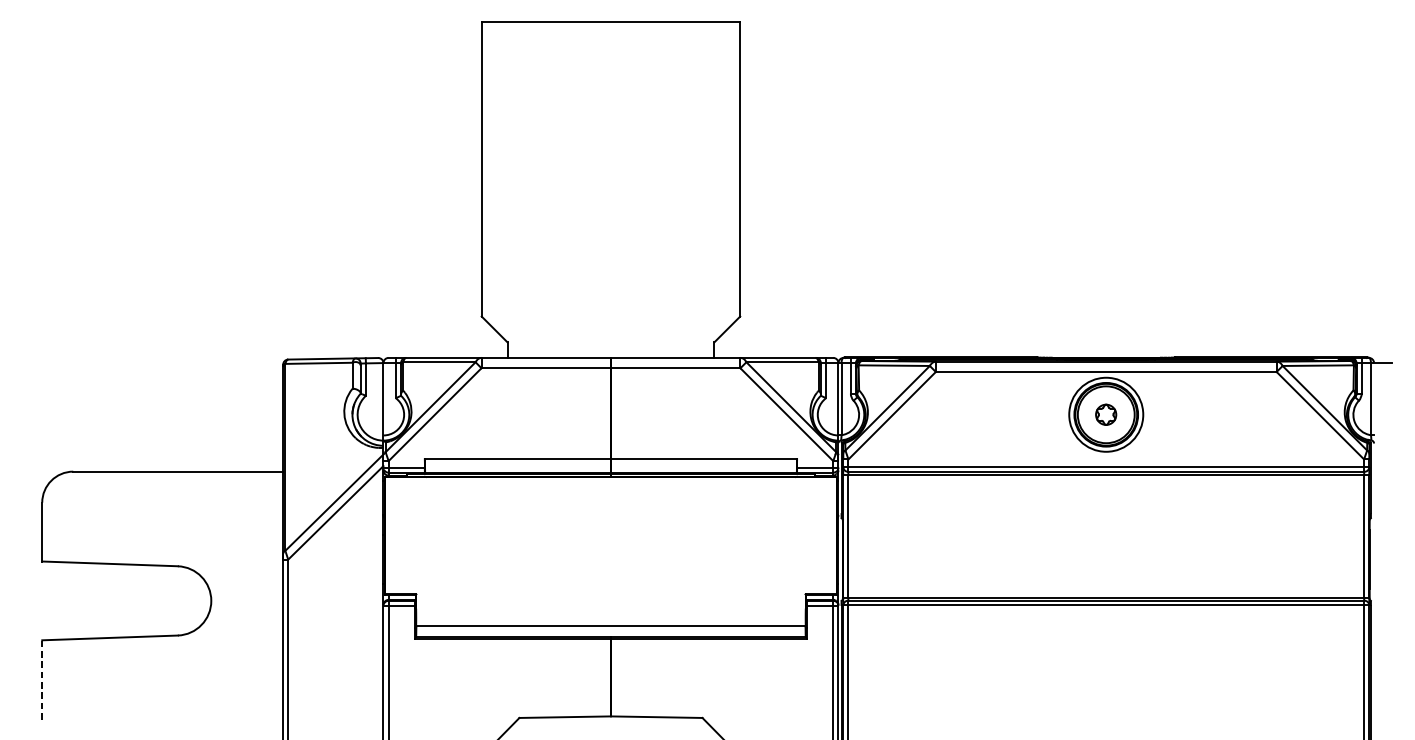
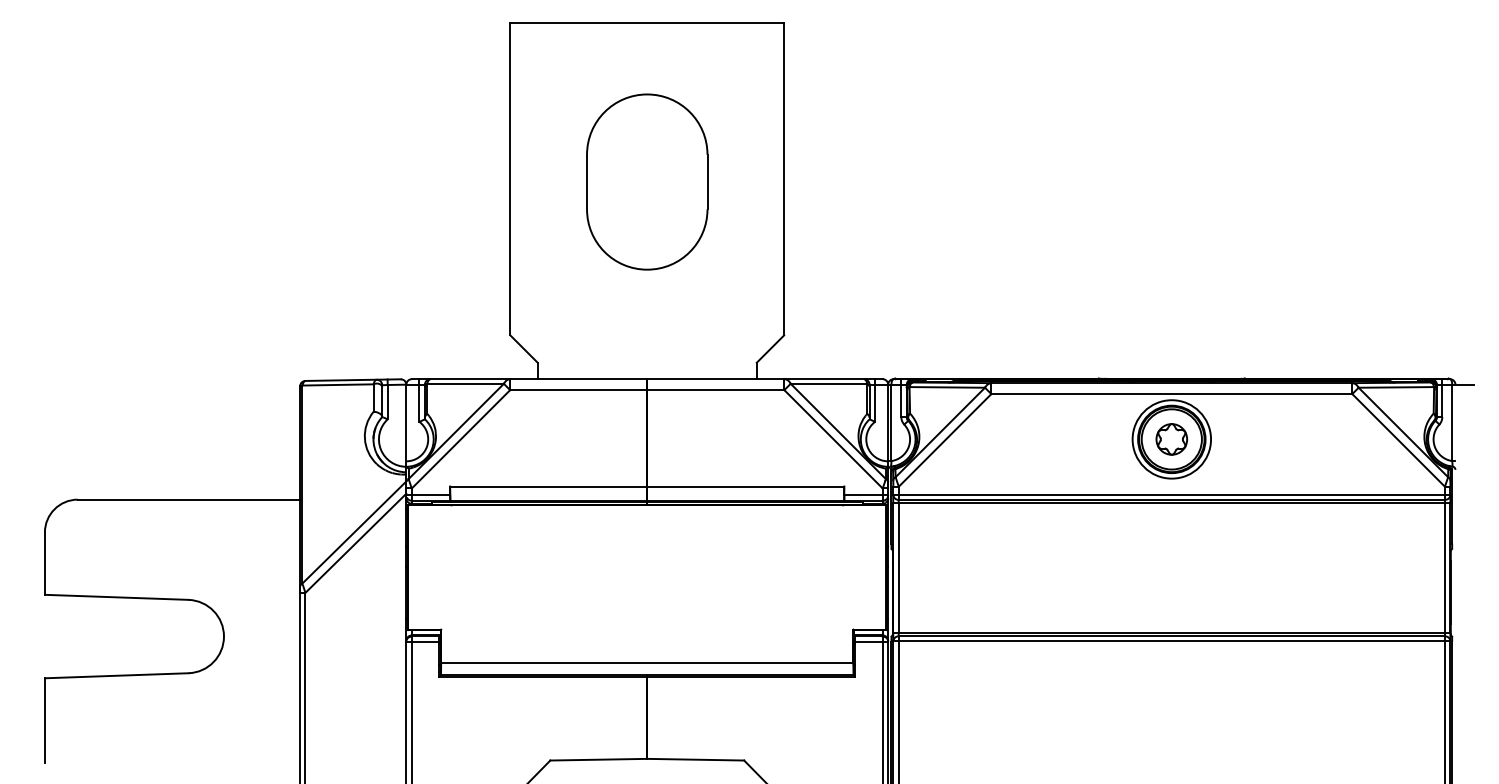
part: (611, 171) -> (647, 181), added
part: (1105, 414) -> (1171, 439), size x1.43
line: (41, 679) -> (44, 719), dashed -> solid

